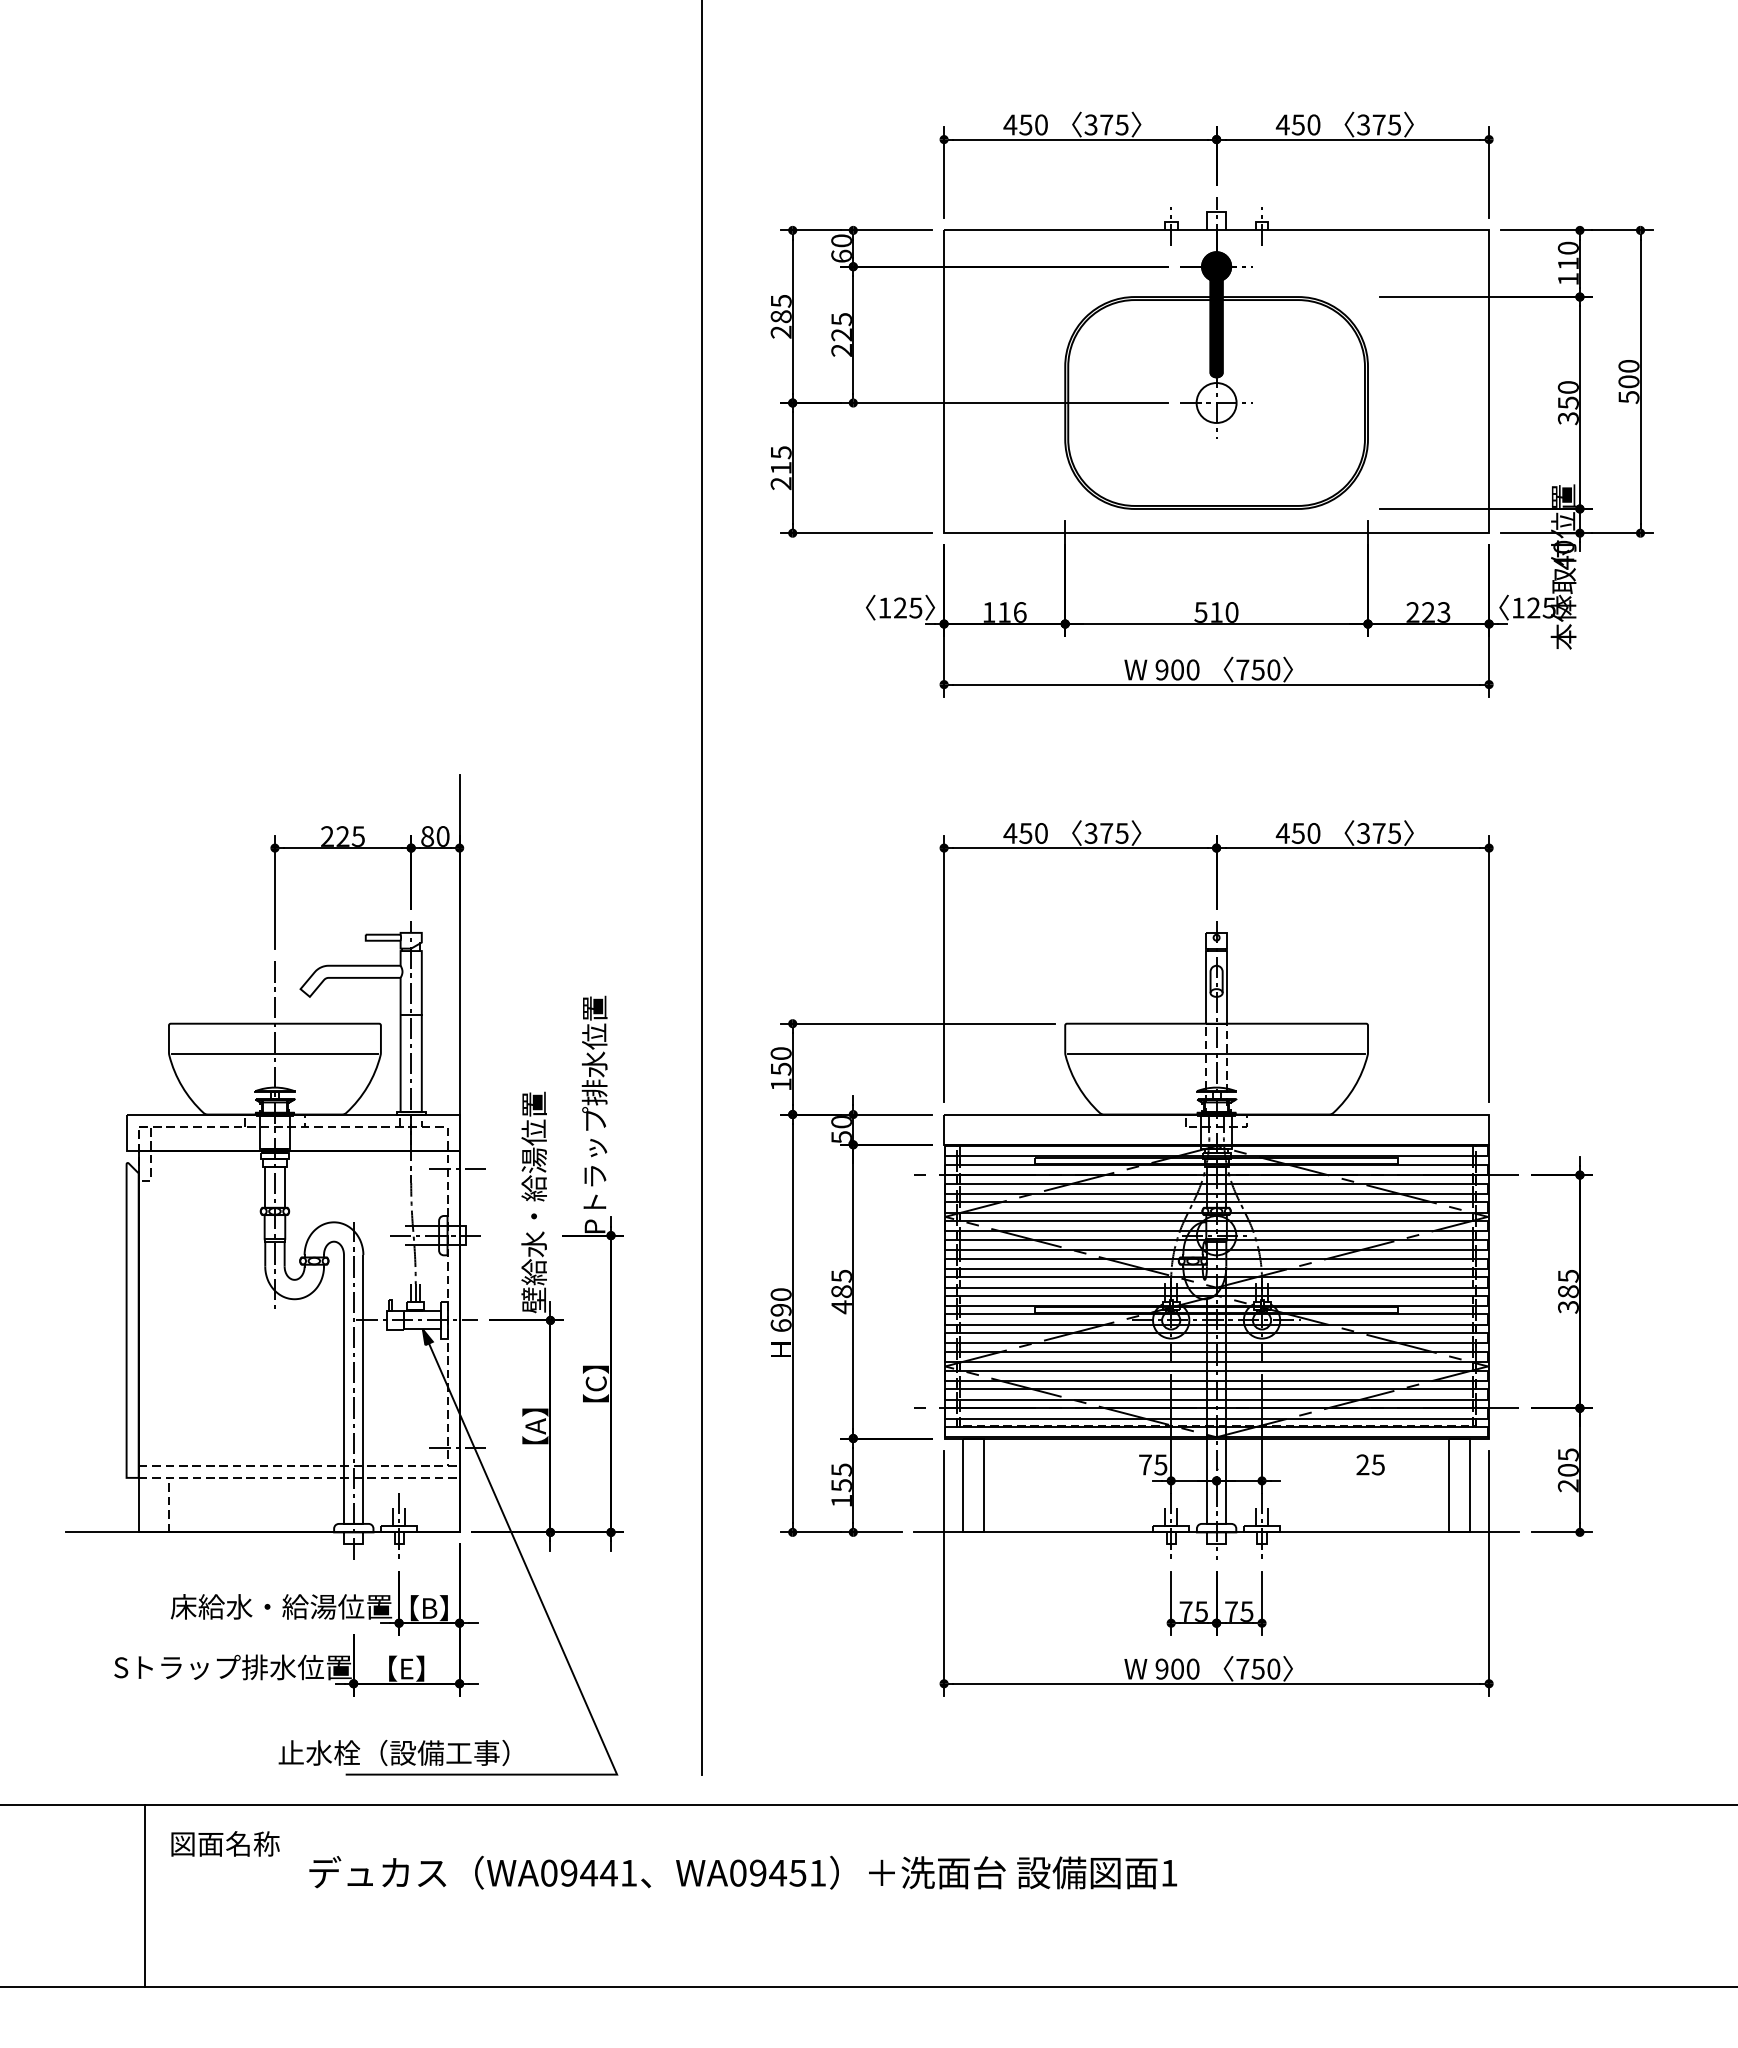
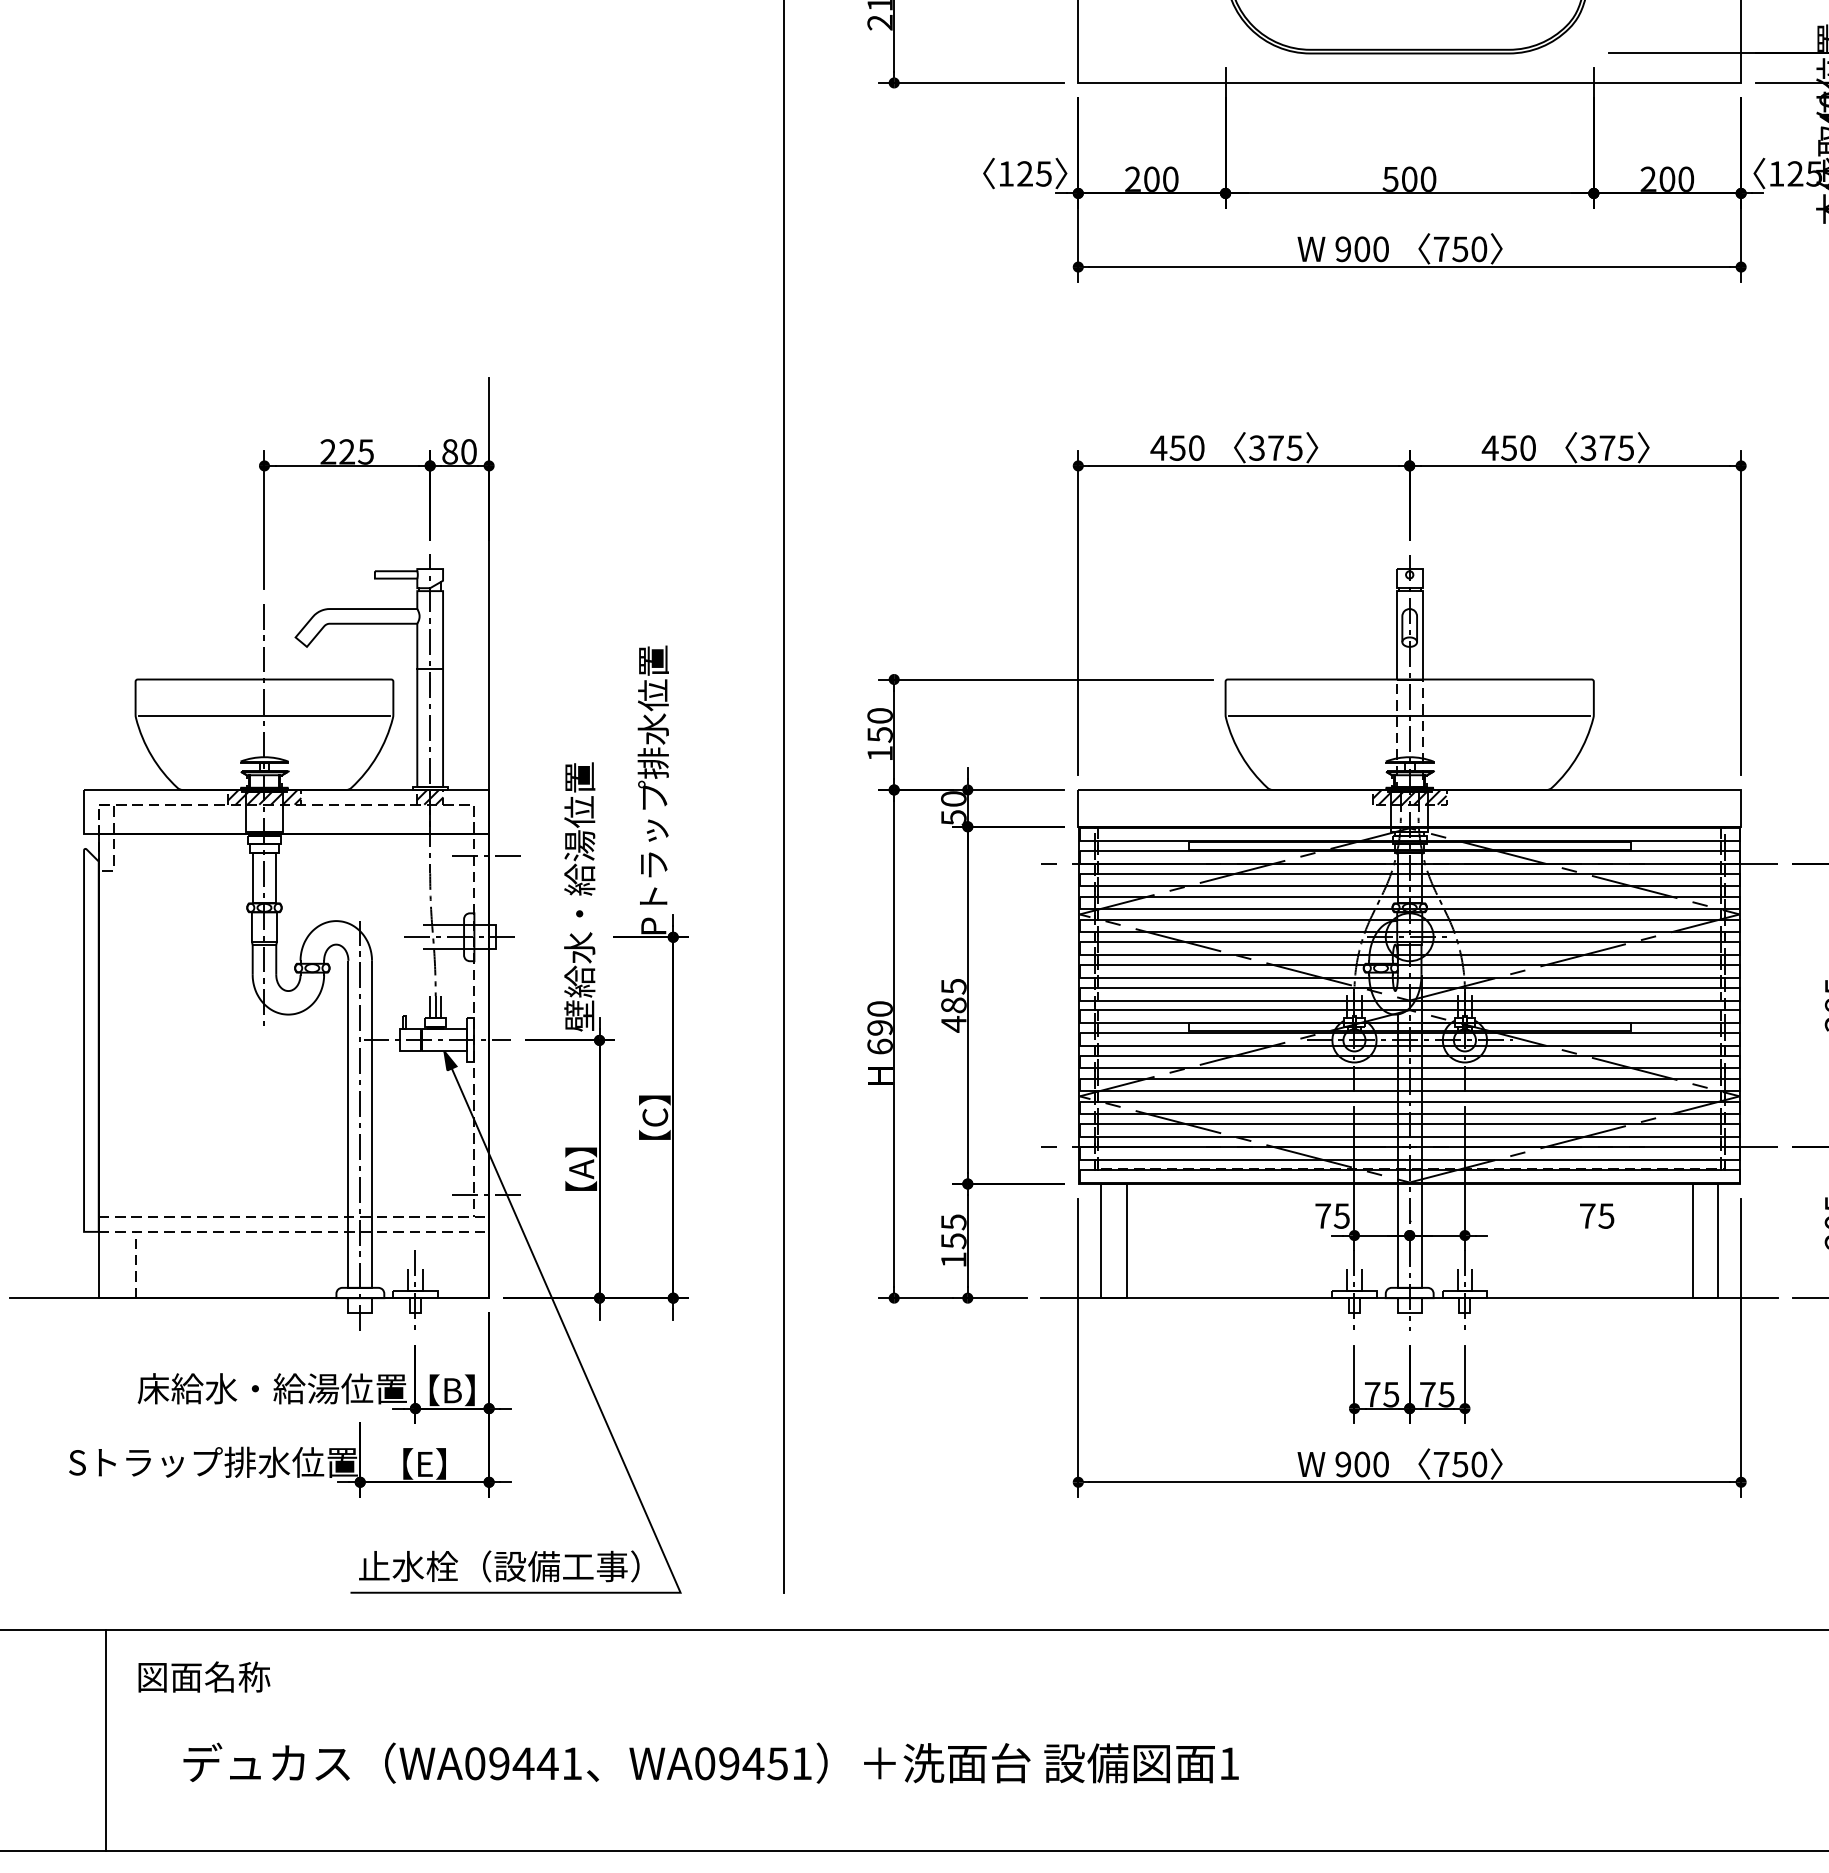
text: (1004, 612) -> (1151, 179), 116 -> 200
text: (1216, 612) -> (1409, 179), 510 -> 500
text: (1436, 612) -> (1677, 179), 223 -> 200
hatch: (274, 1120) -> (263, 797), added
hatch: (411, 1120) -> (430, 797), added
hatch: (1216, 1120) -> (1409, 797), added
text: (1362, 1464) -> (1587, 1215), 25 -> 75
text: (393, 1752) -> (498, 1565), moved
text: (743, 1872) -> (711, 1762), moved

